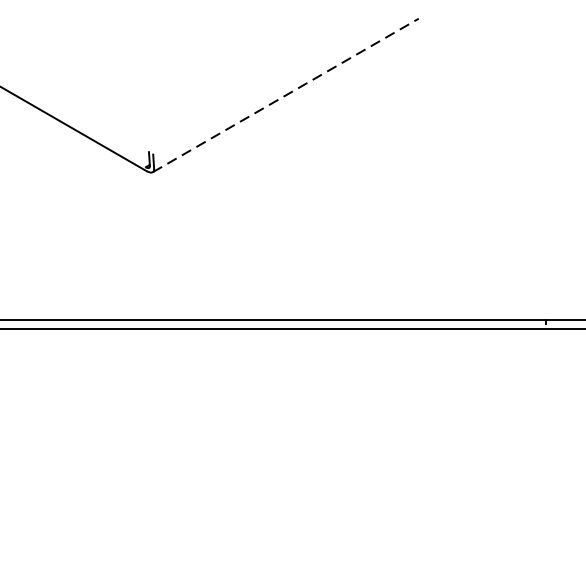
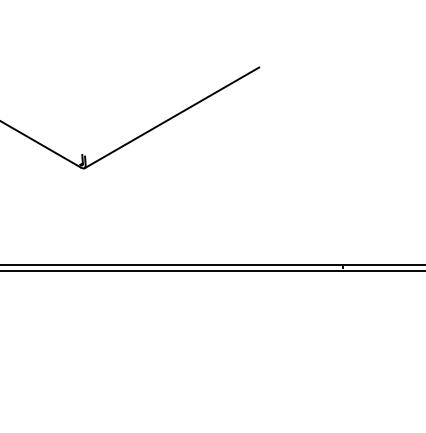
line: (286, 94) -> (172, 117), dashed -> solid

